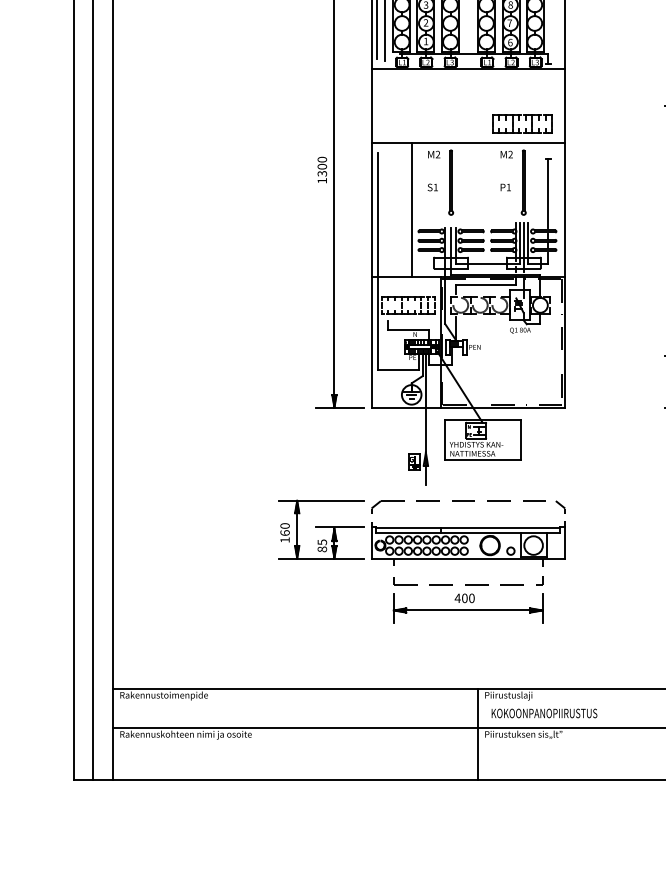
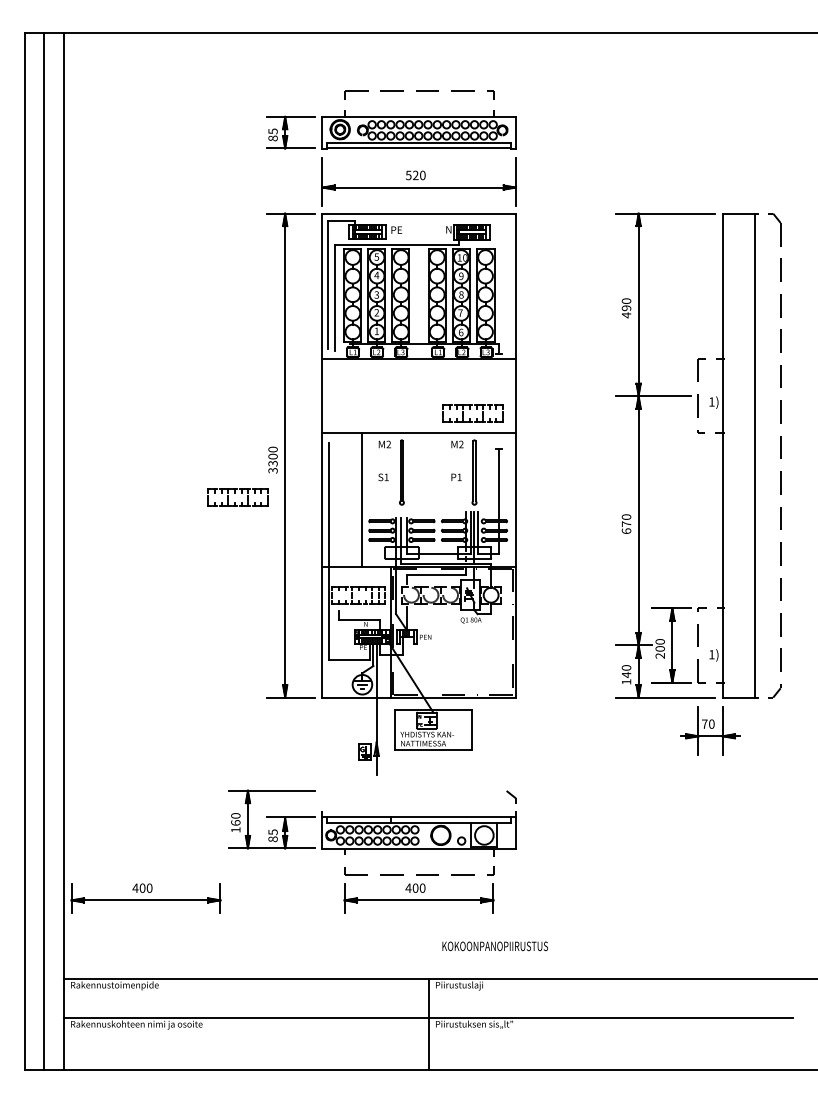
text: (321, 180) -> (272, 470), 1300 -> 3300
part: (286, 207) -> (237, 497), added
part: (457, 506) -> (408, 796), removed
part: (194, 608) -> (145, 898), added
text: (543, 713) -> (494, 946), moved

